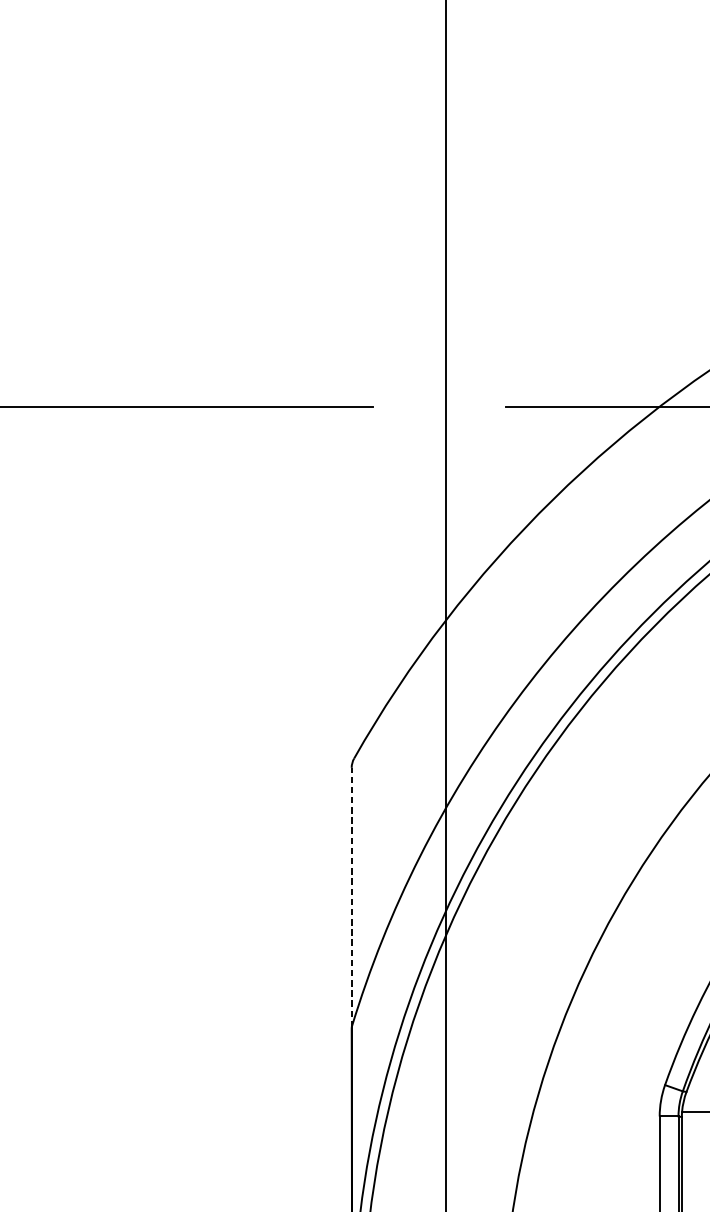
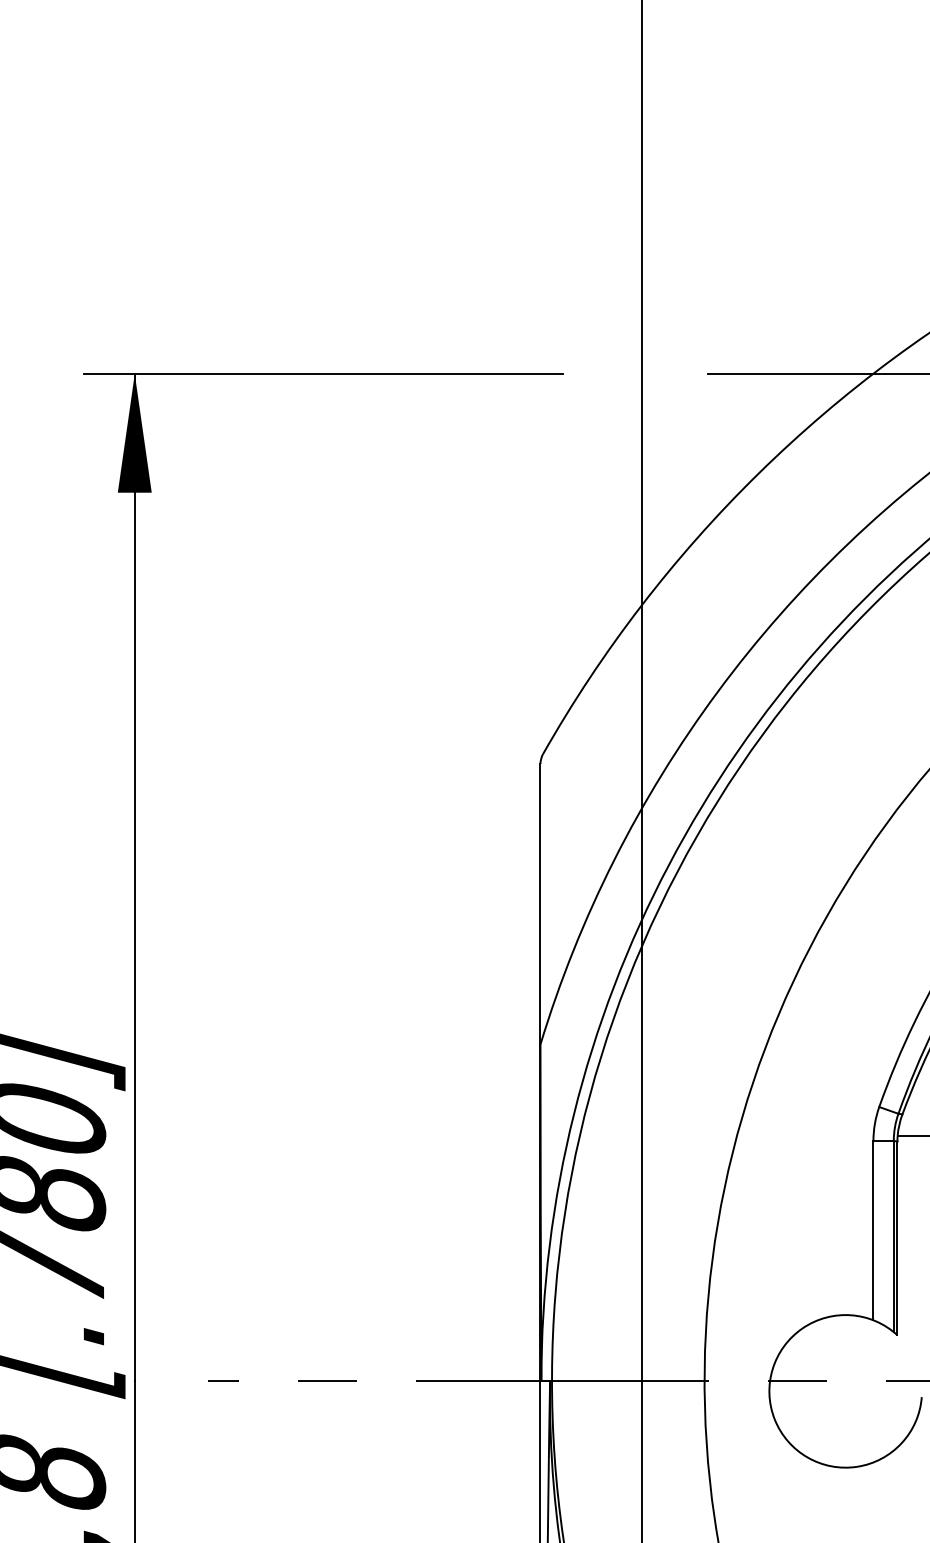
line: (351, 896) -> (540, 903), dashed -> solid

